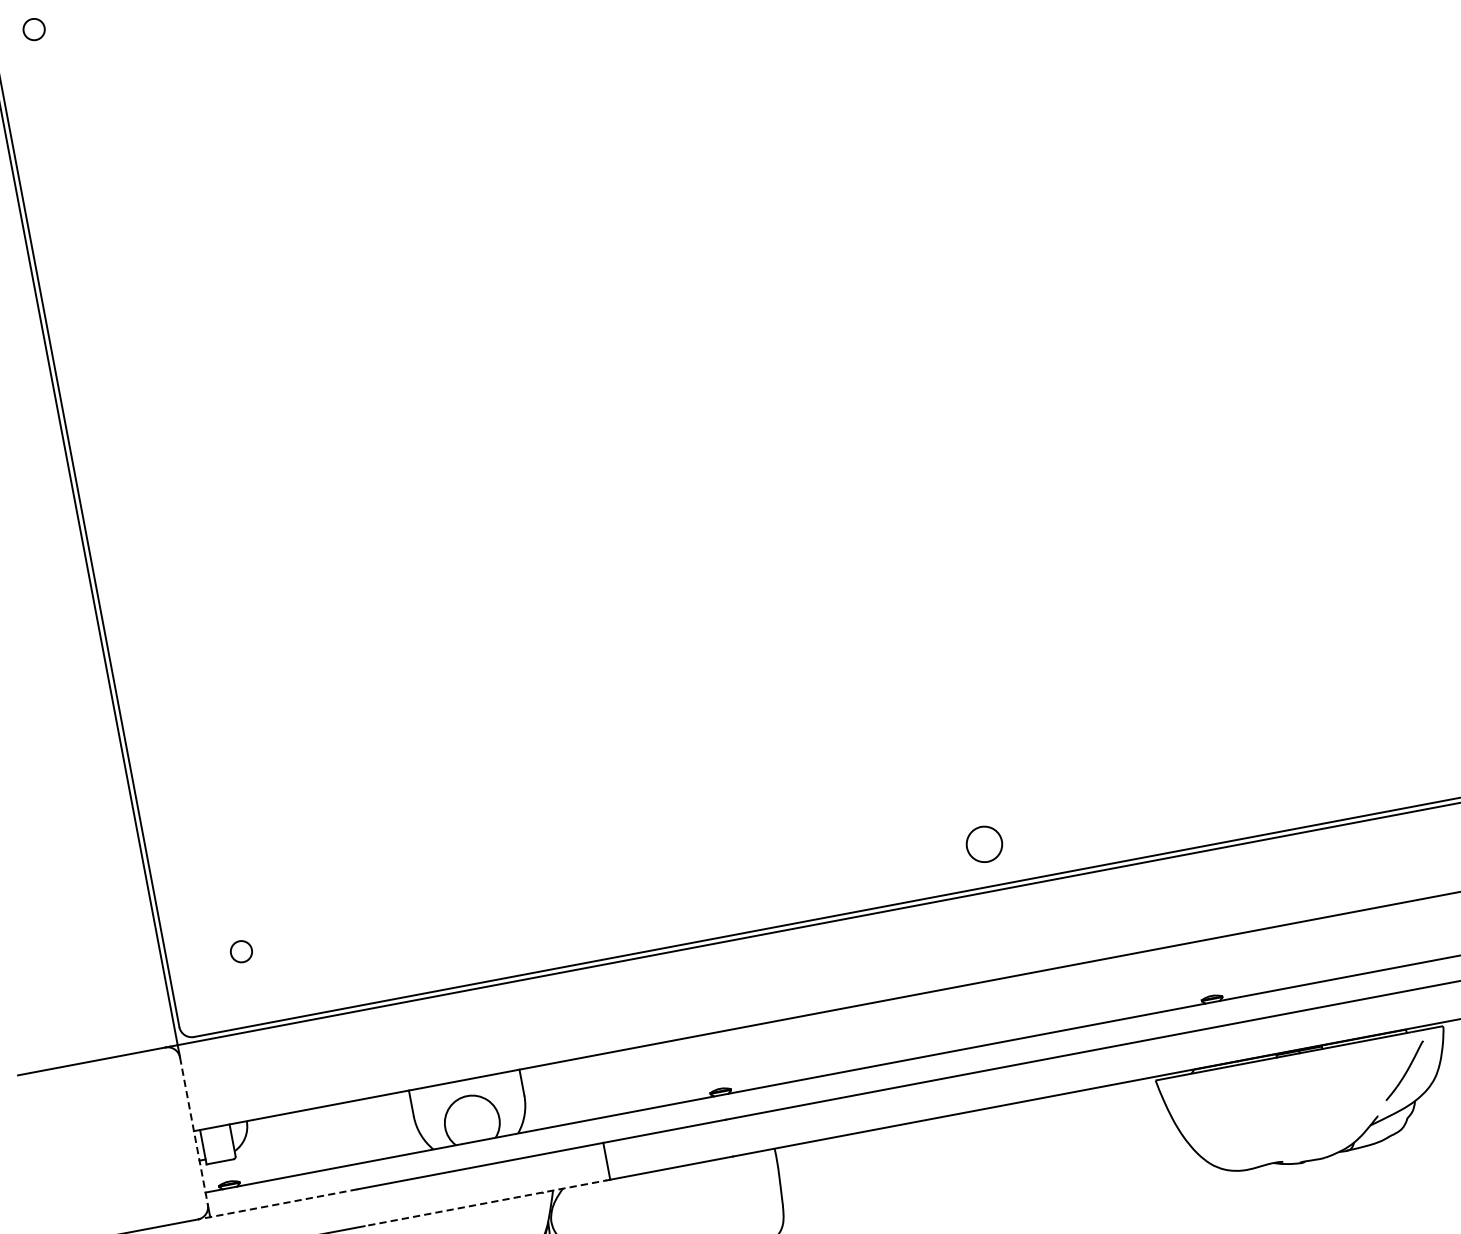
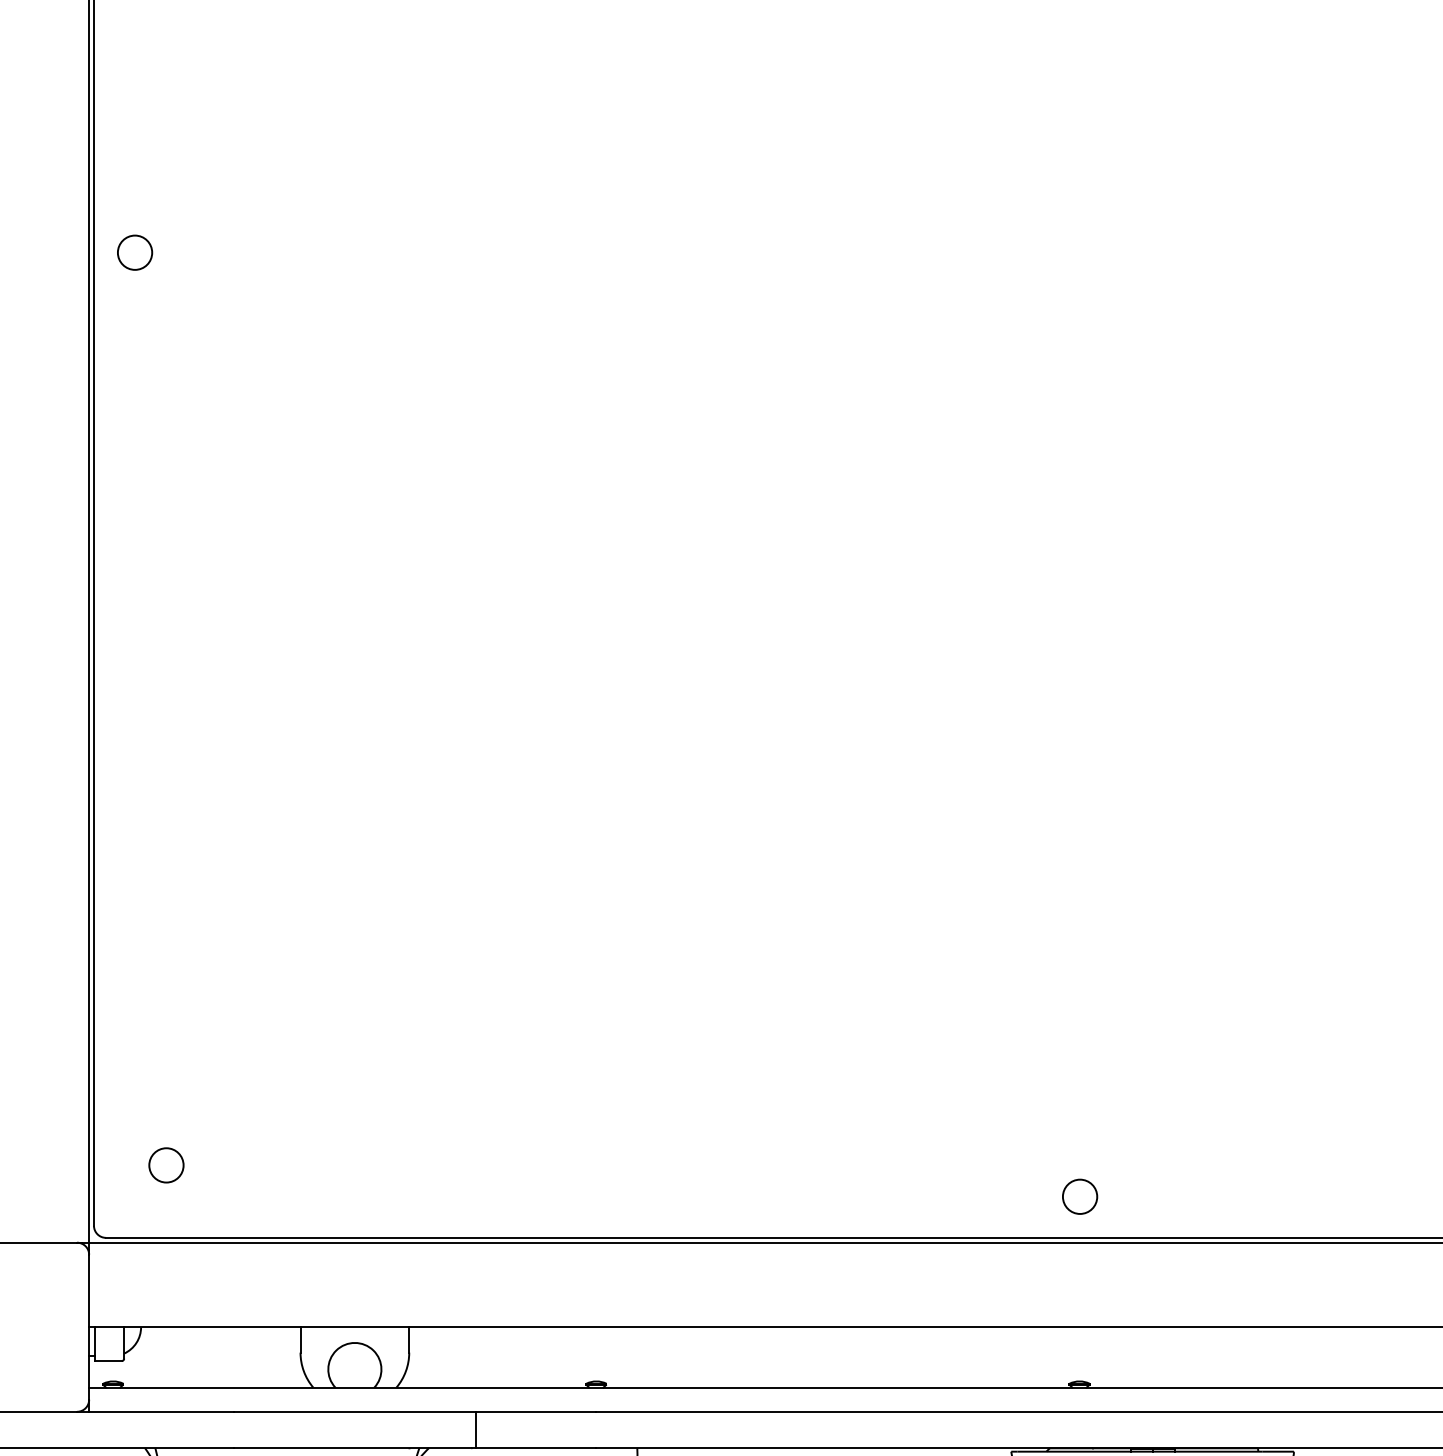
circle: (33, 29) -> (134, 252), size x1.67
circle: (984, 844) -> (1080, 1196), moved
circle: (241, 951) -> (166, 1165), size x1.67
line: (194, 1131) -> (89, 1327), dashed -> solid
line: (487, 1203) -> (354, 1448), dashed -> solid
line: (277, 1204) -> (155, 1411), dashed -> solid

